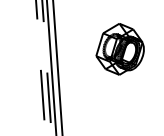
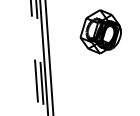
part: (119, 49) -> (100, 32), moved

